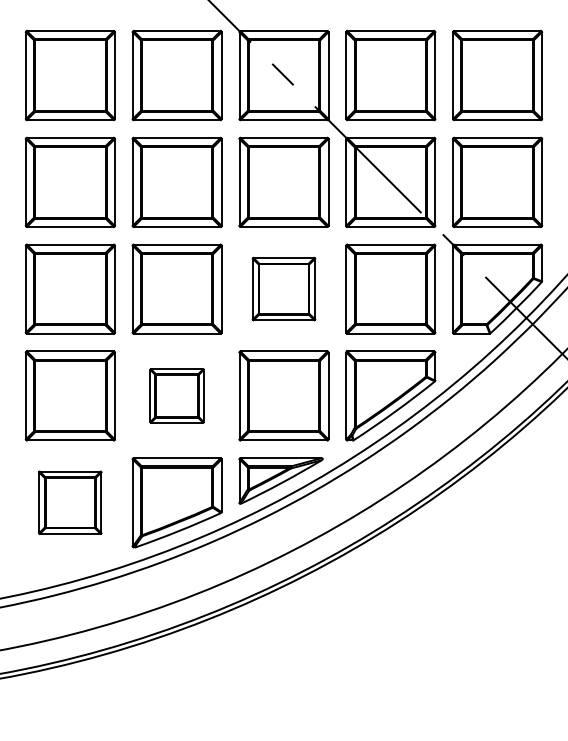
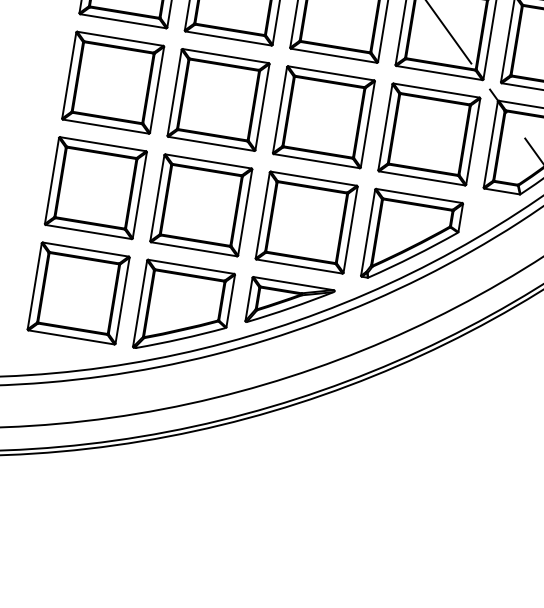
part: (283, 288) -> (323, 116), size x1.43
part: (176, 395) -> (200, 204), size x1.67
part: (69, 502) -> (77, 293), size x1.43

